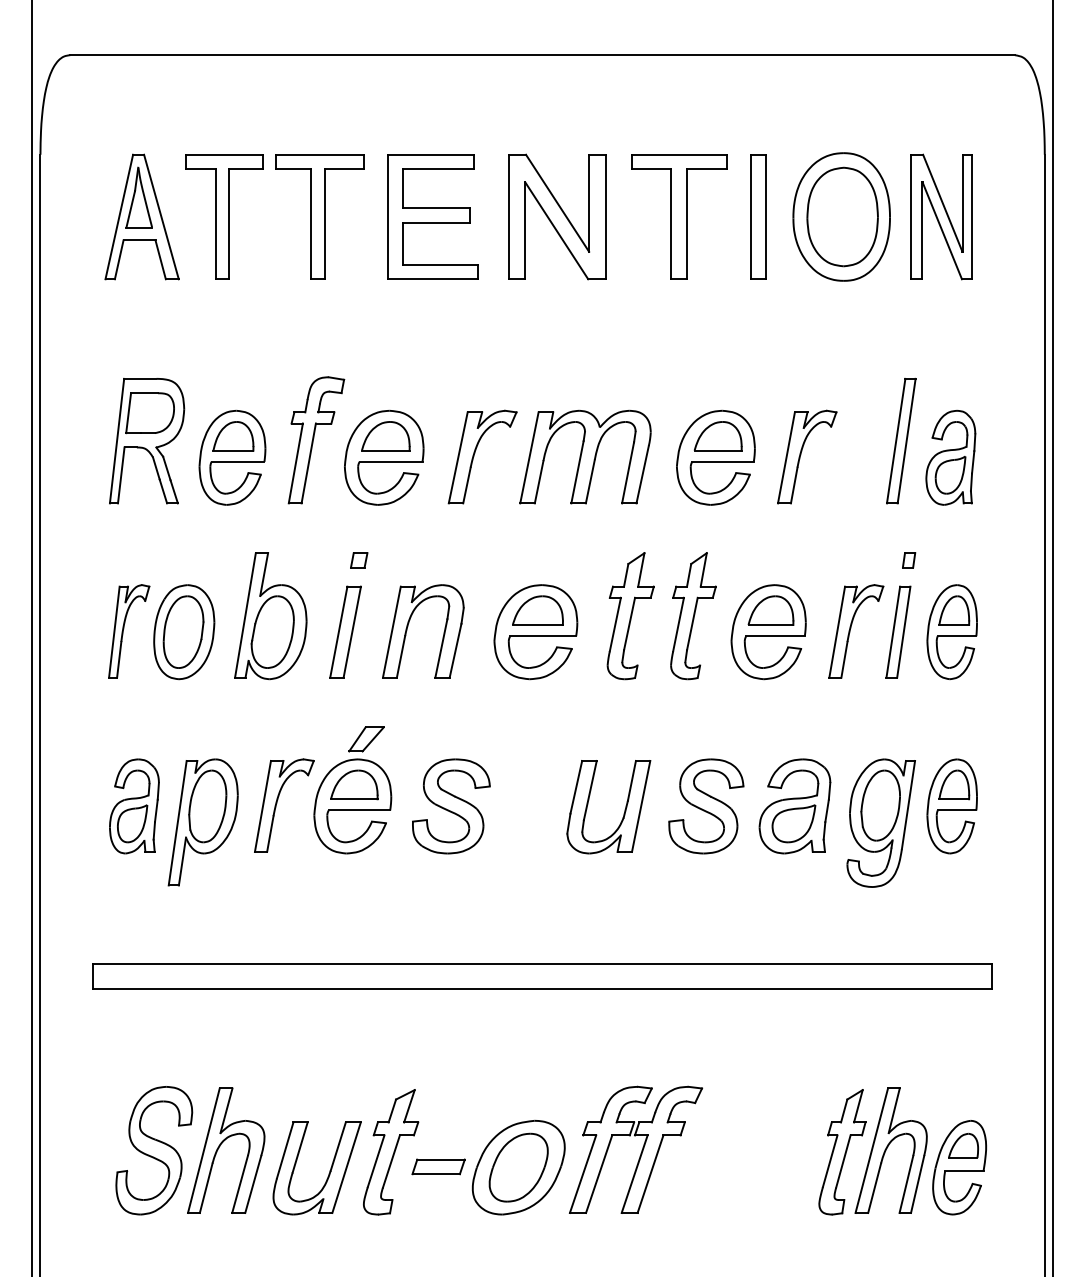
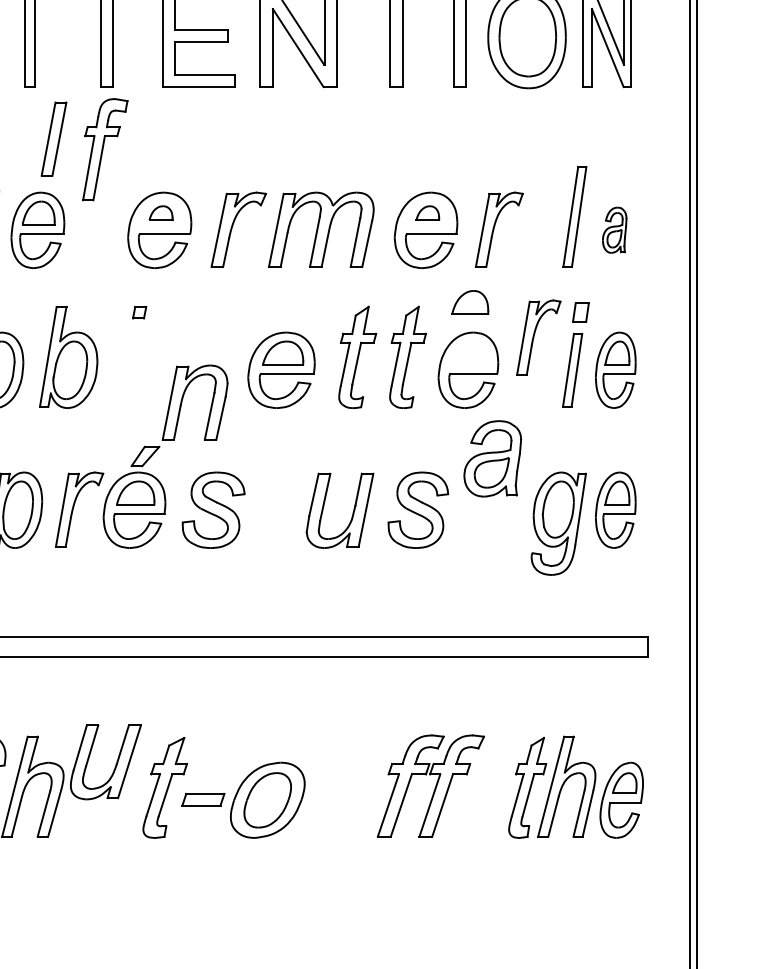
part: (385, 436) -> (160, 213), size x0.6
part: (717, 436) -> (427, 213), size x0.6
part: (316, 440) -> (105, 149), moved
part: (950, 457) -> (614, 230), size x0.6
part: (909, 560) -> (581, 312), size x1.6
part: (770, 610) -> (469, 302), moved
part: (408, 626) -> (183, 398), moved
part: (345, 631) -> (53, 138), moved
part: (856, 631) -> (538, 337), moved
part: (794, 806) -> (492, 458), moved
part: (641, 1150) -> (435, 786), moved
part: (328, 1173) -> (115, 766), moved

